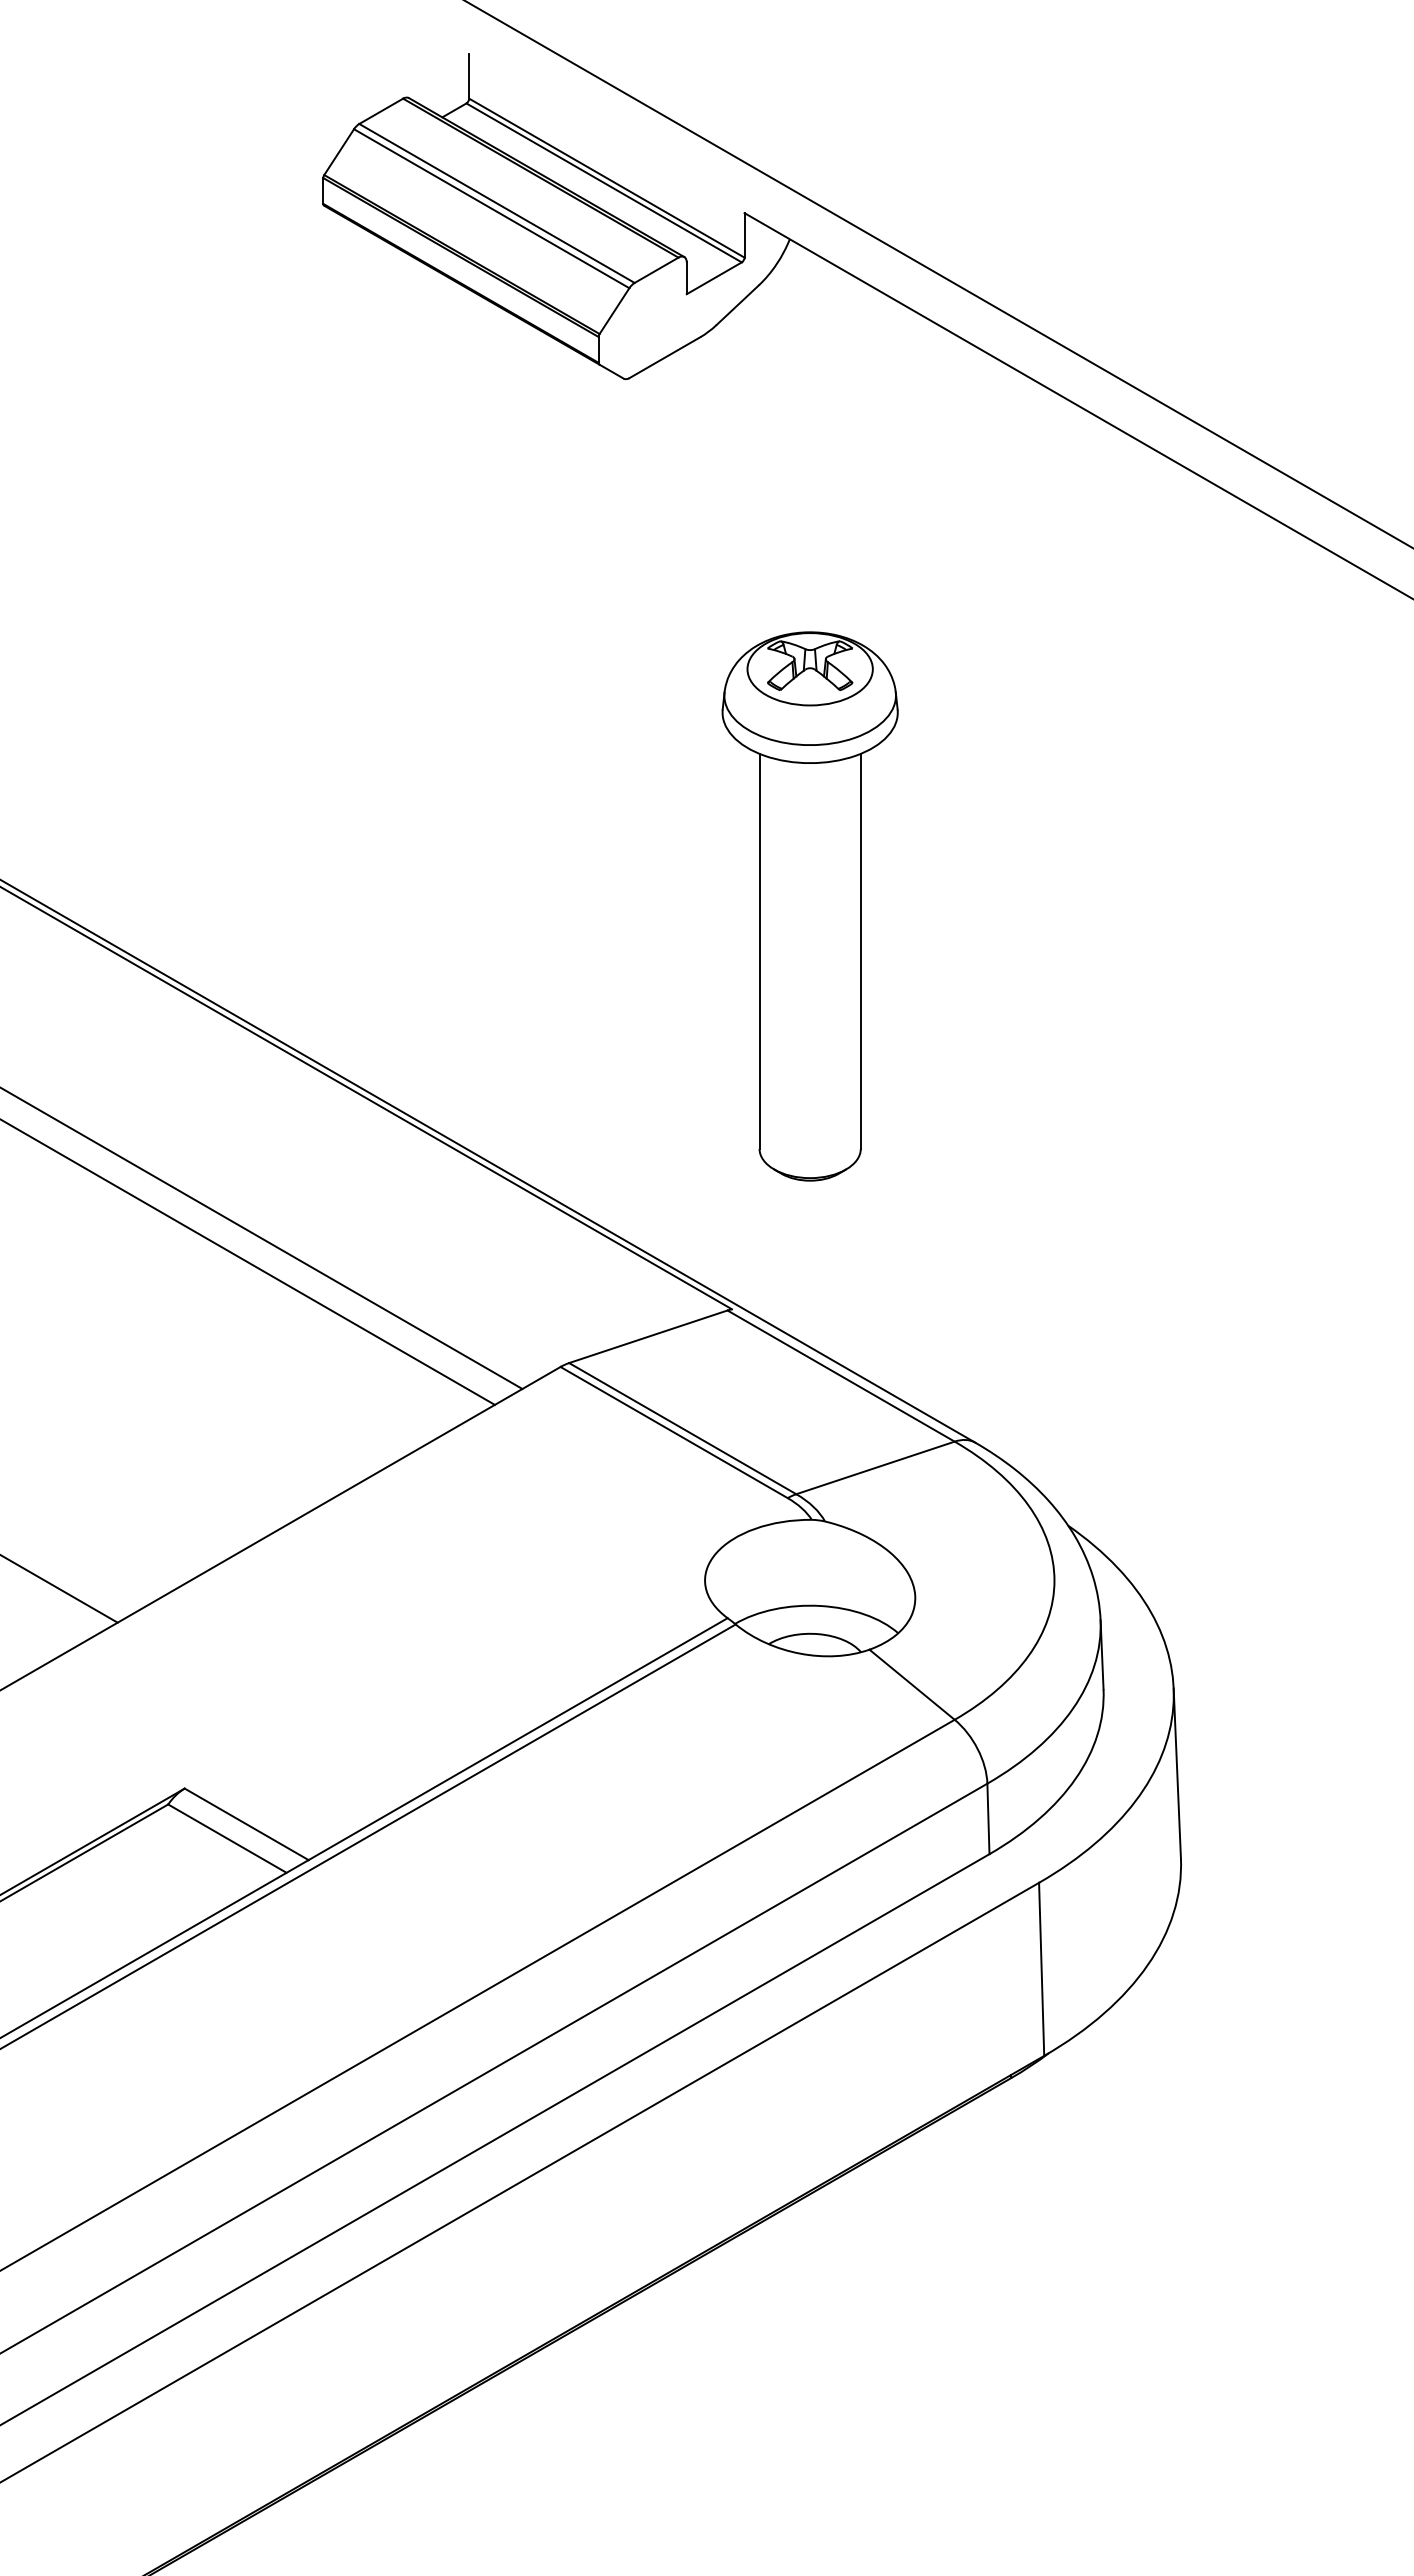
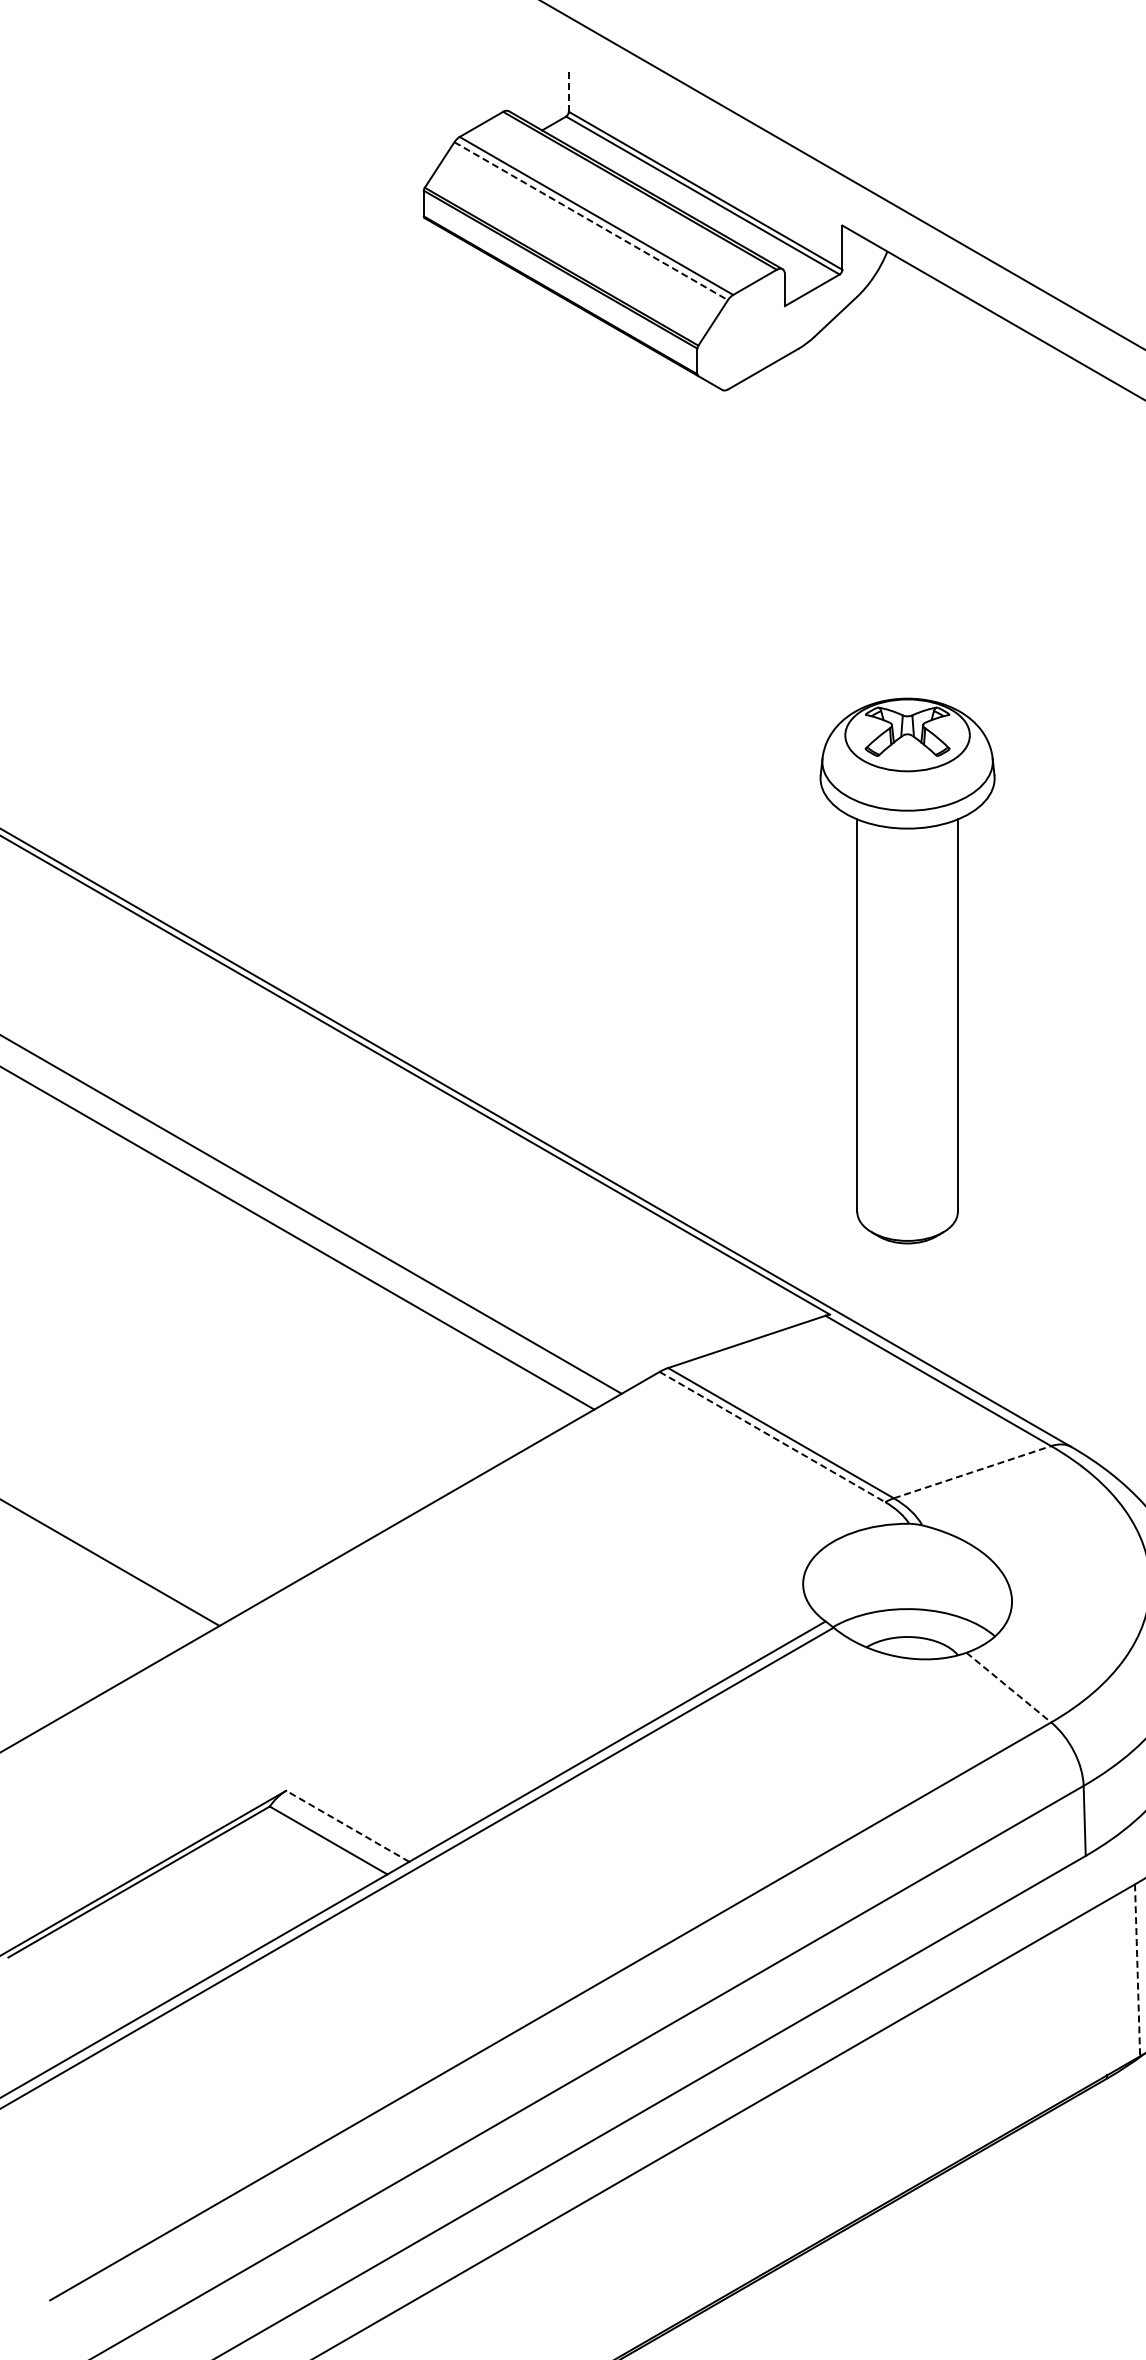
line: (469, 75) -> (569, 88), solid -> dashed
line: (491, 208) -> (590, 220), solid -> dashed
part: (809, 906) -> (906, 971), moved
line: (674, 1432) -> (772, 1437), solid -> dashed
line: (875, 1467) -> (972, 1471), solid -> dashed
line: (912, 1685) -> (1009, 1688), solid -> dashed
line: (246, 1824) -> (347, 1826), solid -> dashed
line: (1041, 1969) -> (1137, 1970), solid -> dashed

